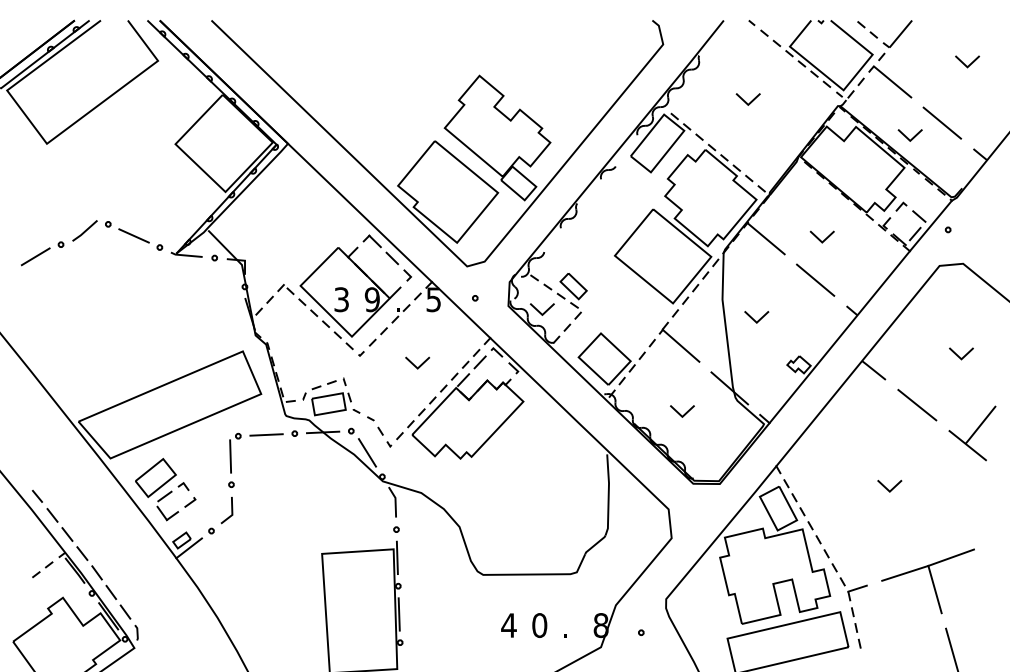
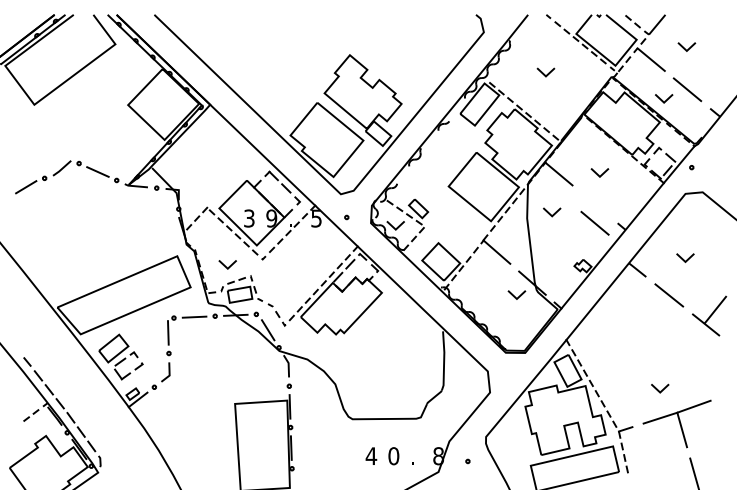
line: (964, 62) -> (684, 47), moved
line: (814, 279) -> (594, 222), moved
line: (758, 318) -> (553, 213), moved
line: (958, 354) -> (683, 258), moved
line: (414, 364) -> (225, 265), moved
line: (679, 412) -> (514, 295), moved
line: (890, 488) -> (660, 390), moved

